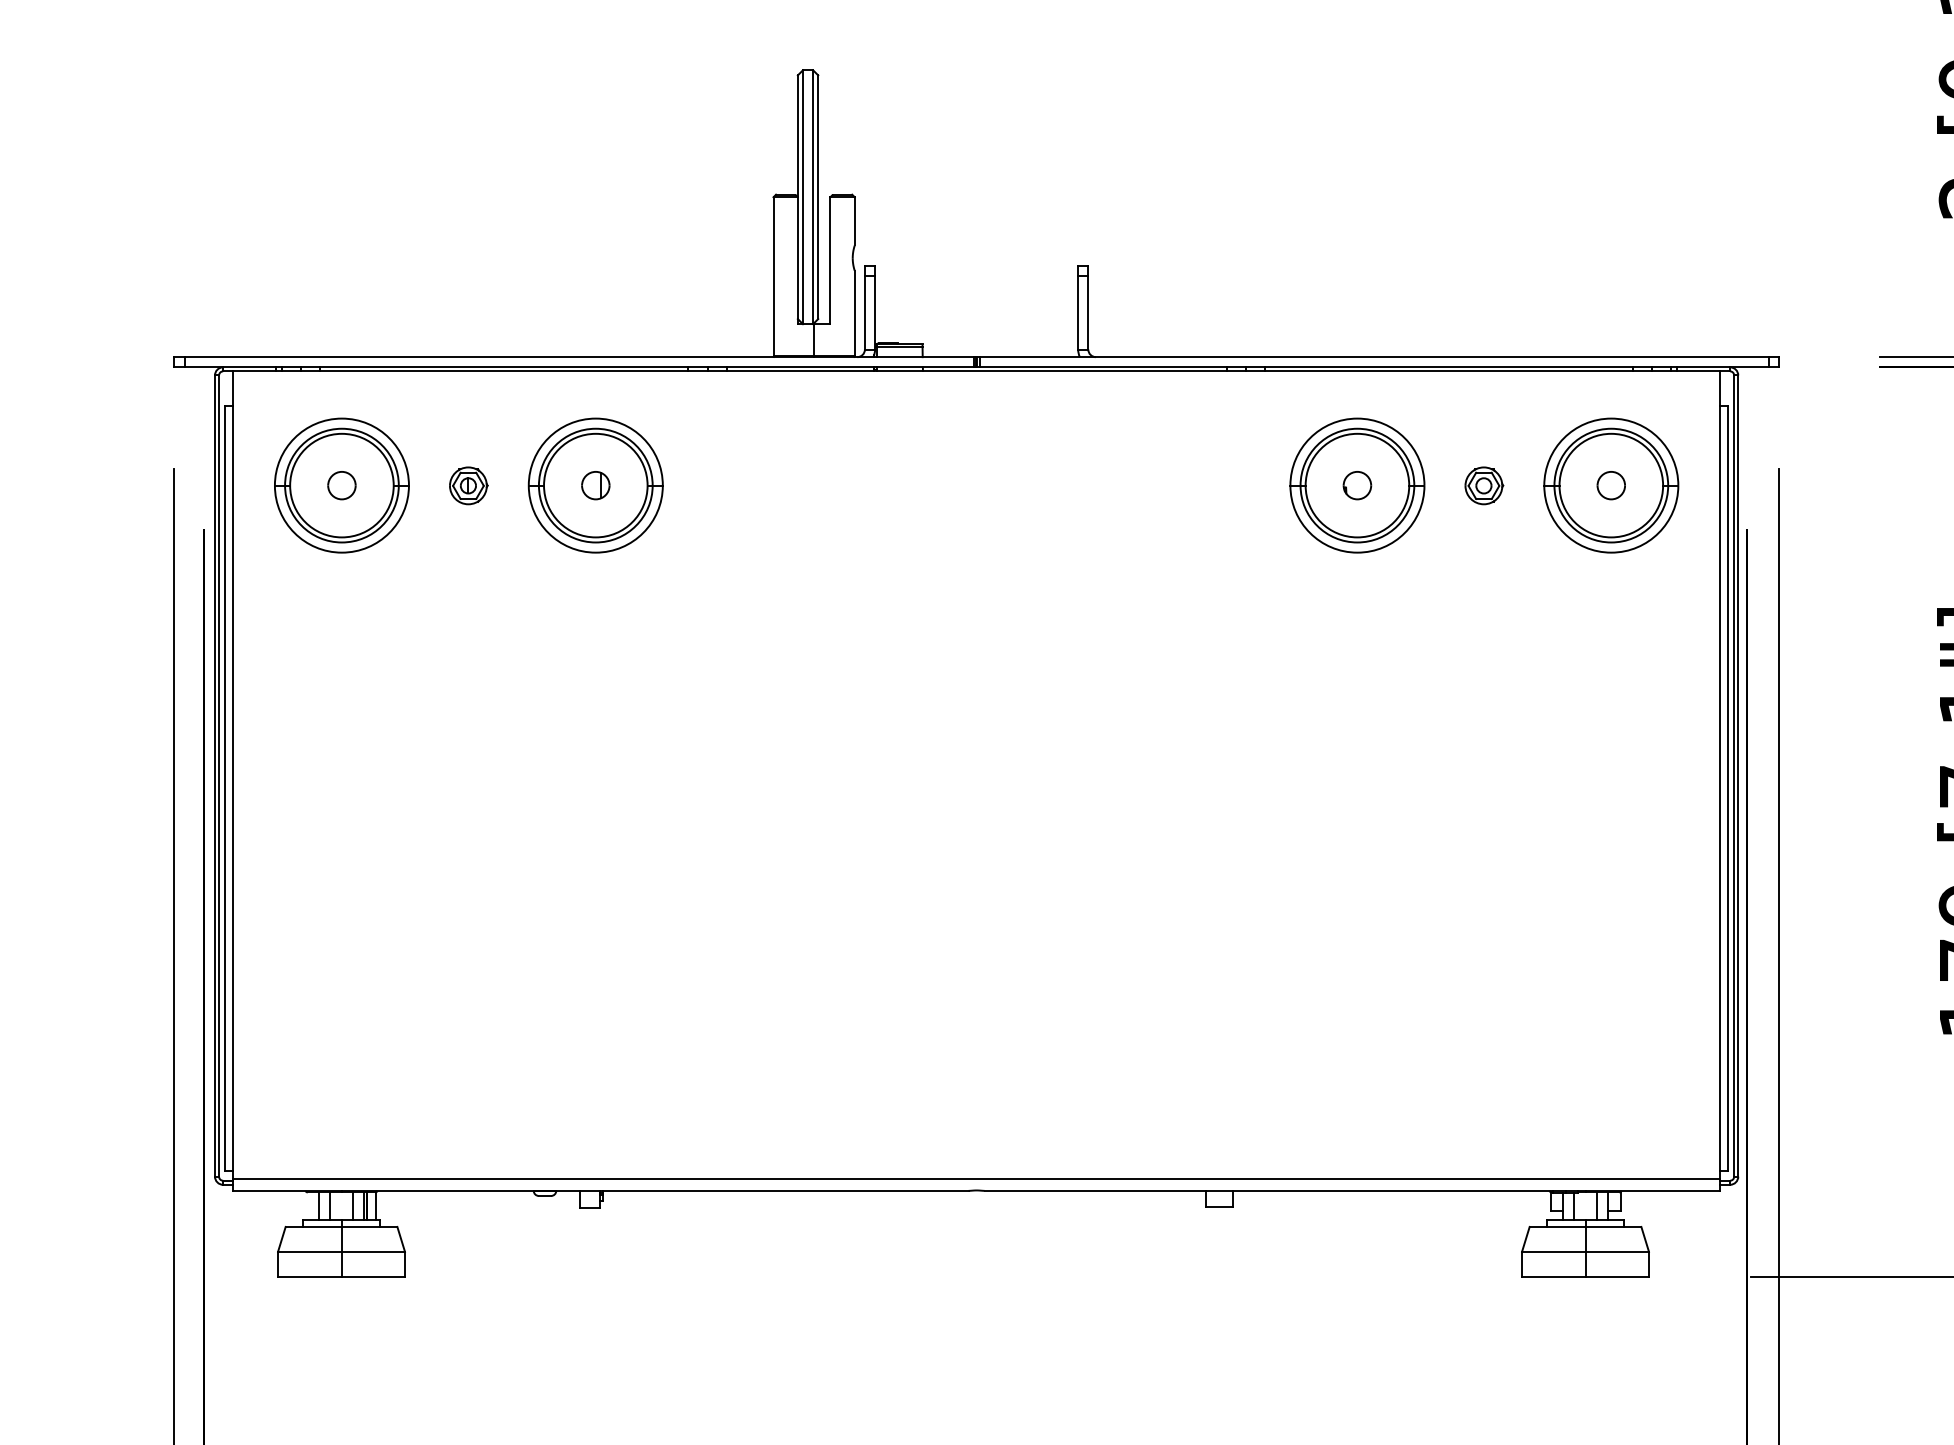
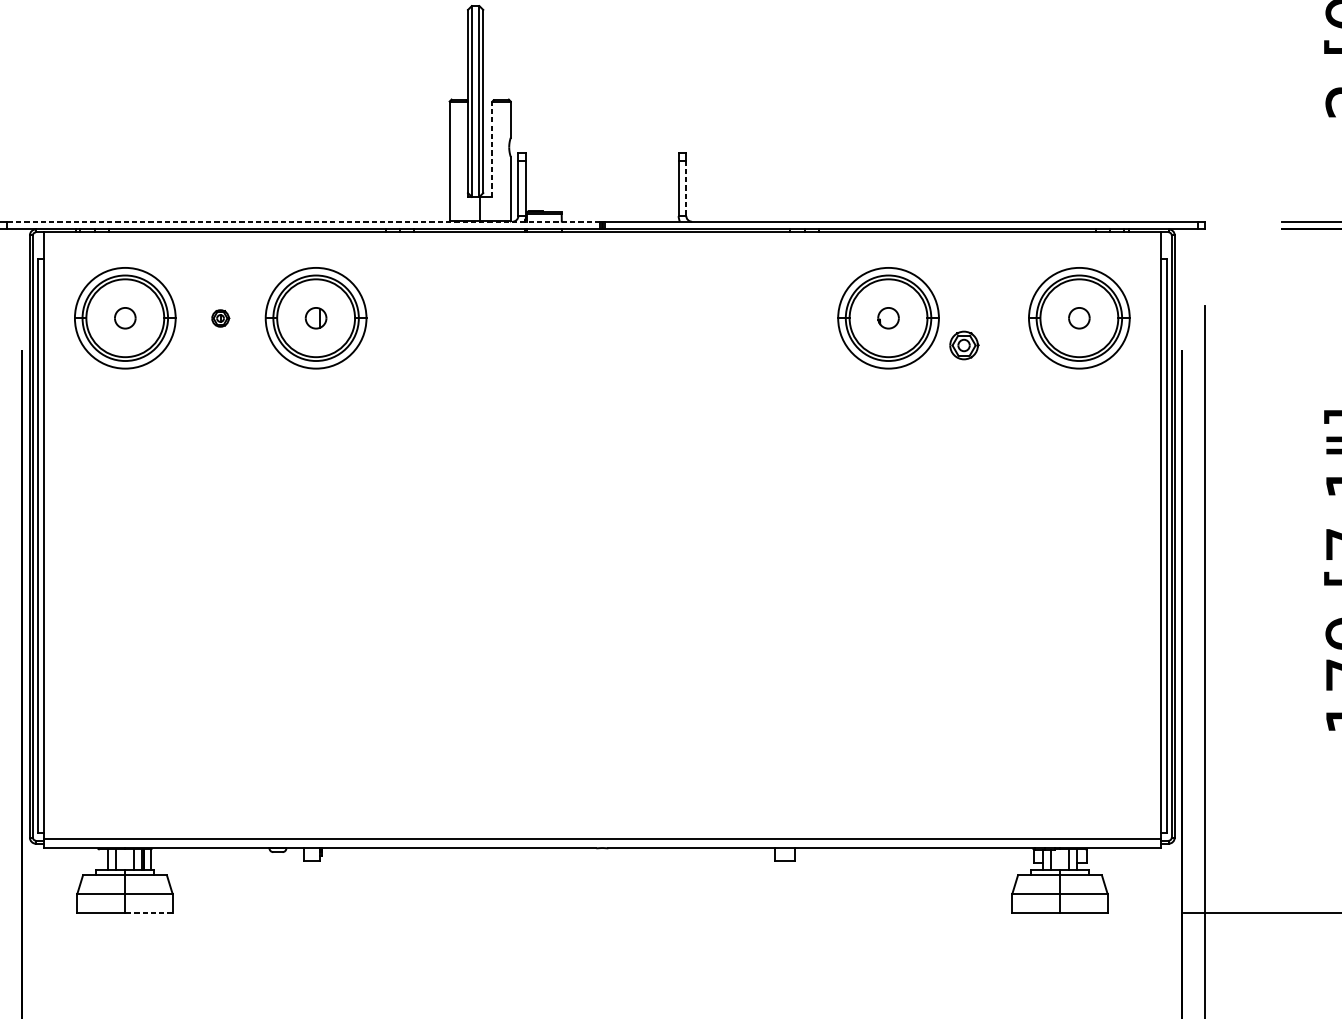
line: (830, 260) -> (492, 149), solid -> dashed
line: (1088, 312) -> (686, 188), solid -> dashed
line: (579, 357) -> (303, 221), solid -> dashed
part: (468, 485) -> (220, 318), size x0.6
part: (1484, 485) -> (964, 345), moved
line: (373, 1277) -> (149, 913), solid -> dashed

